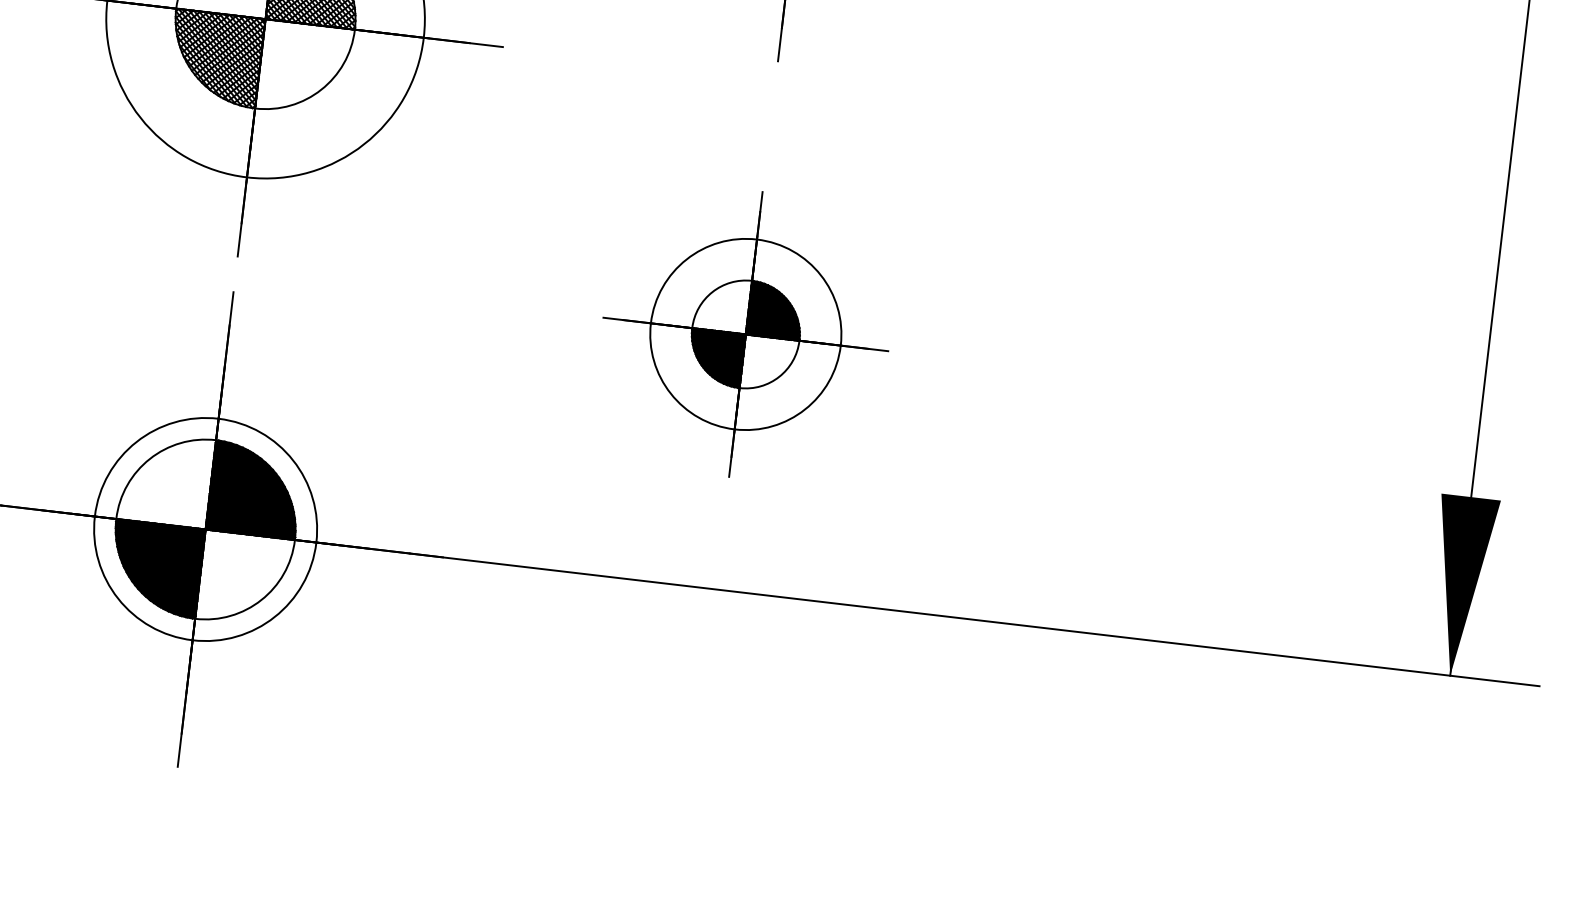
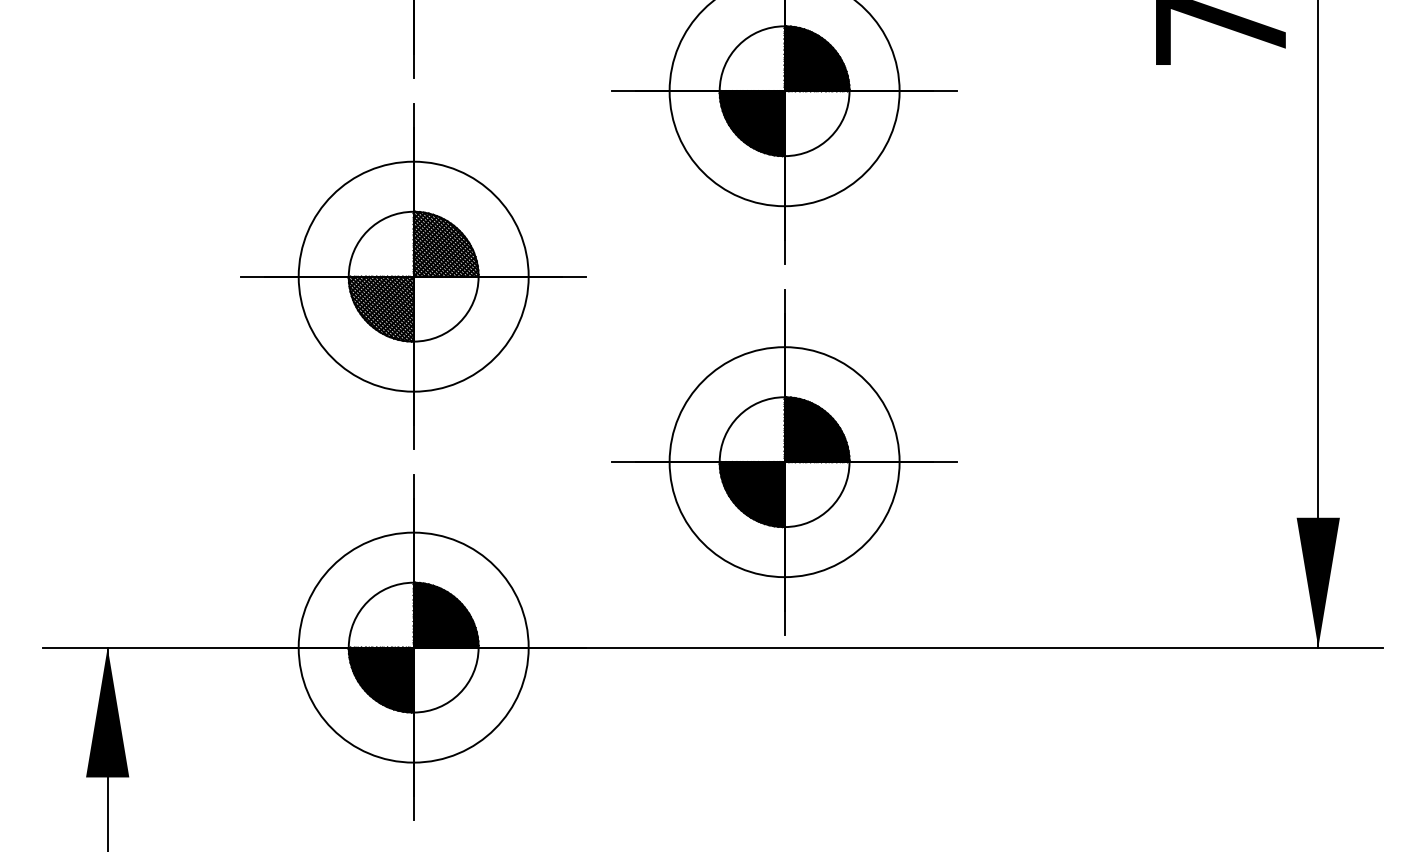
part: (745, 334) -> (784, 462), size x1.67
circle: (205, 529) -> (413, 647), size x1.43

